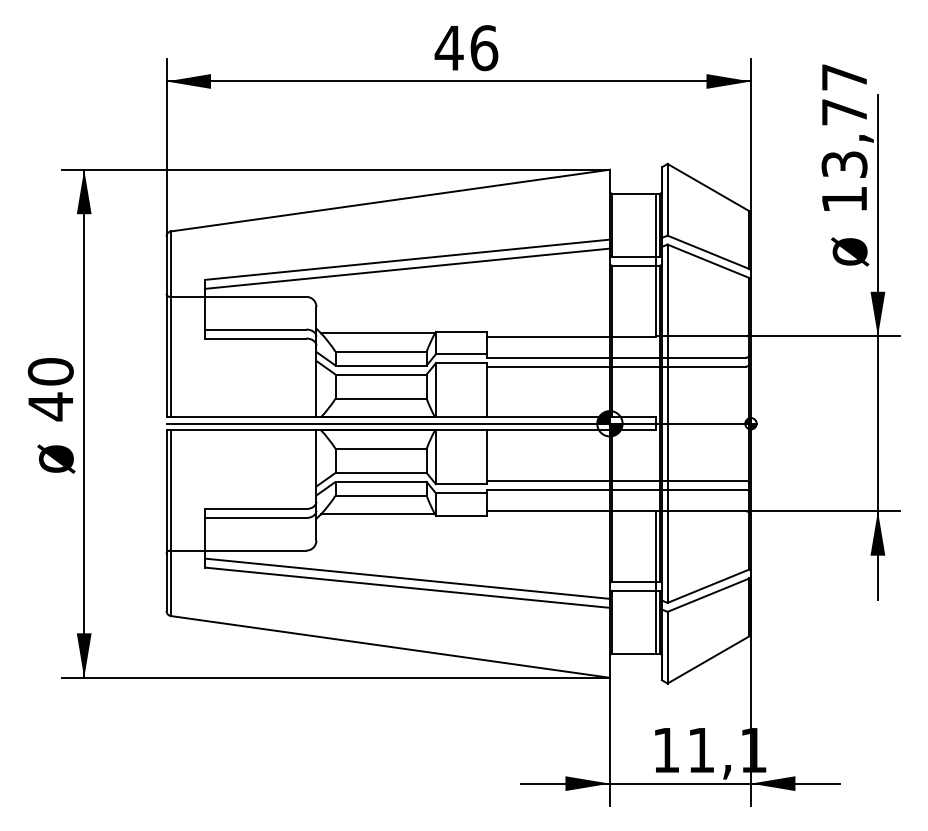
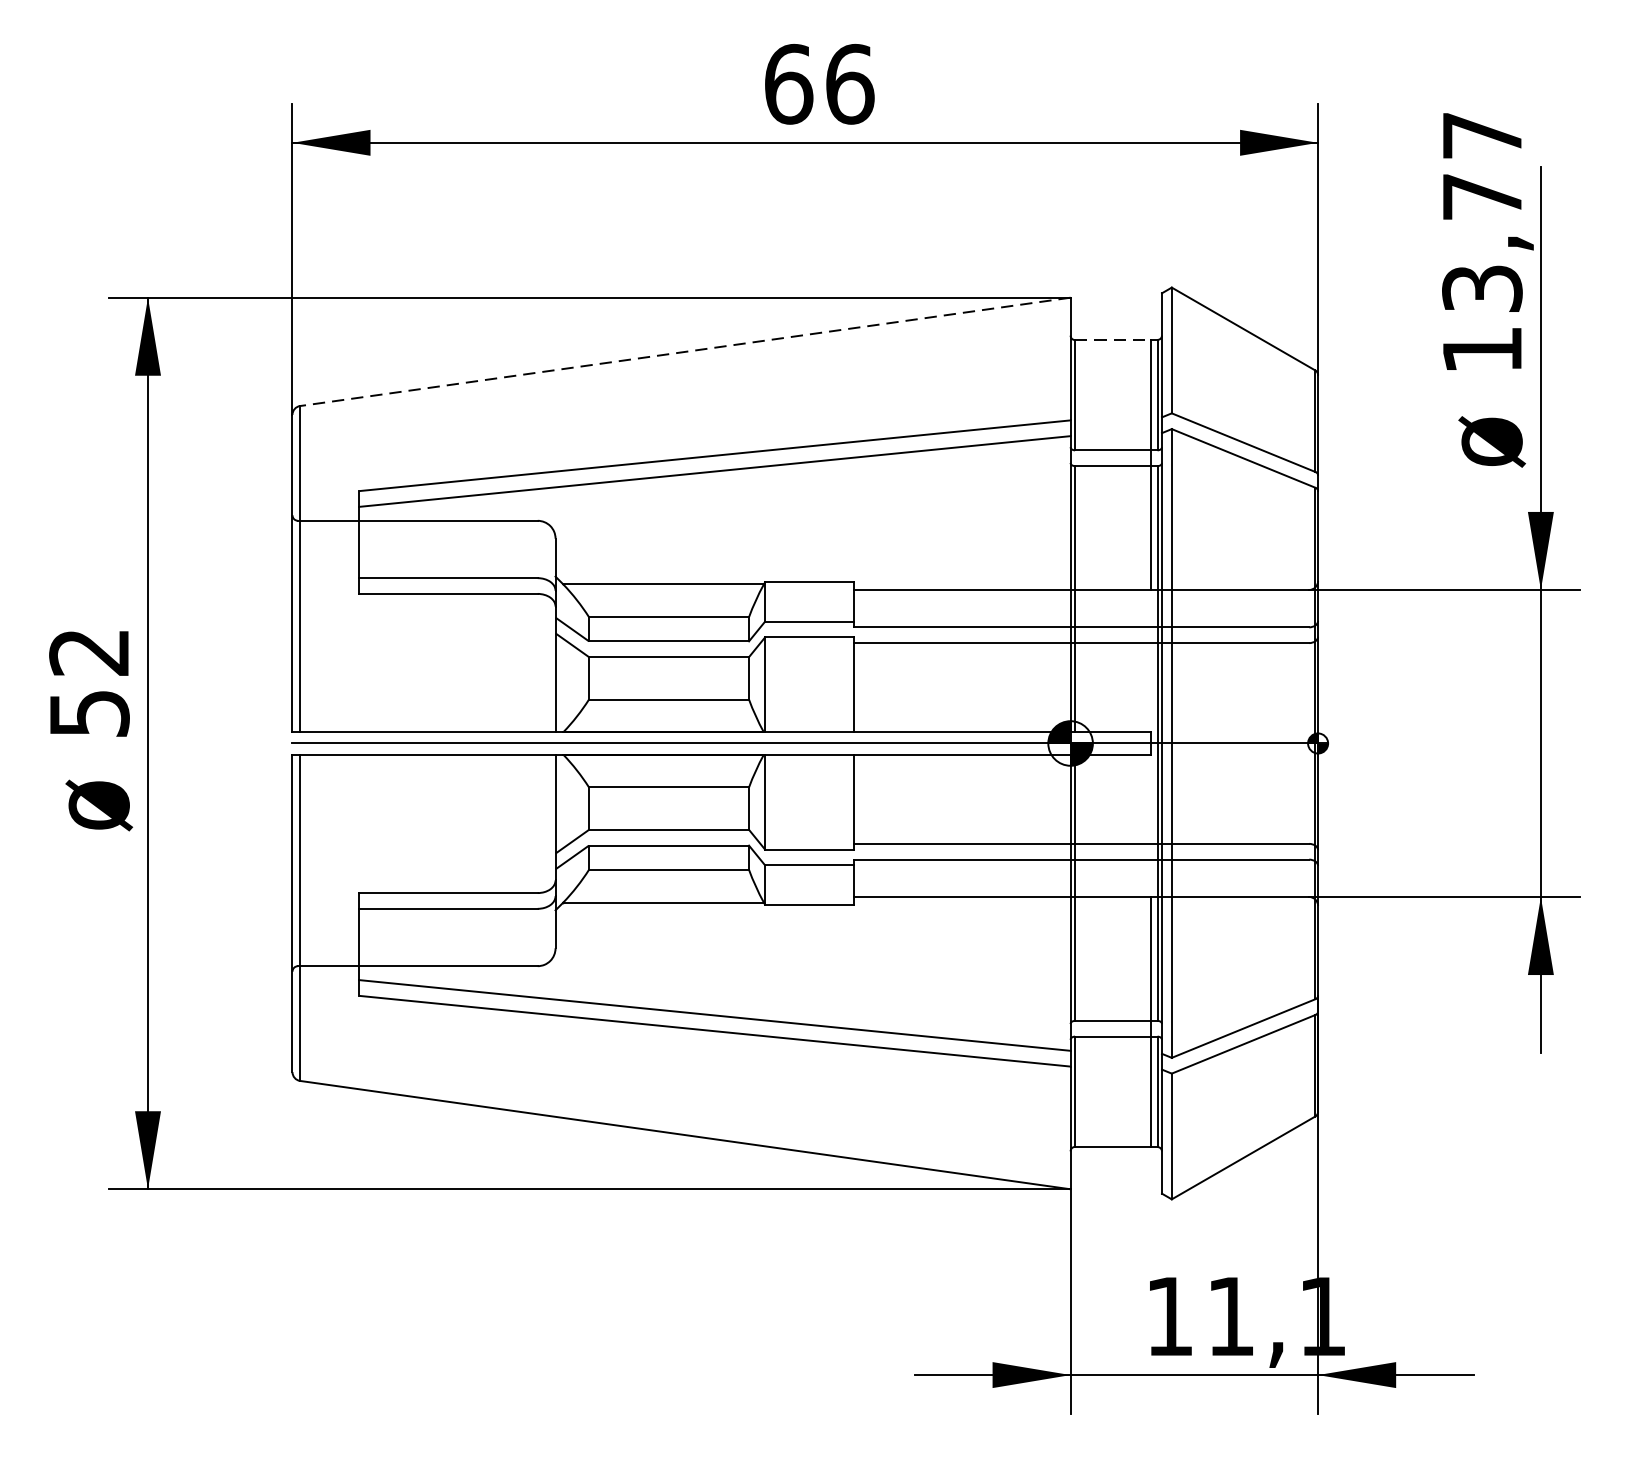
text: (448, 48) -> (787, 84), 46 -> 66
line: (634, 193) -> (1113, 339), solid -> dashed
line: (390, 200) -> (685, 351), solid -> dashed
text: (50, 389) -> (88, 683), 40 -> 52

